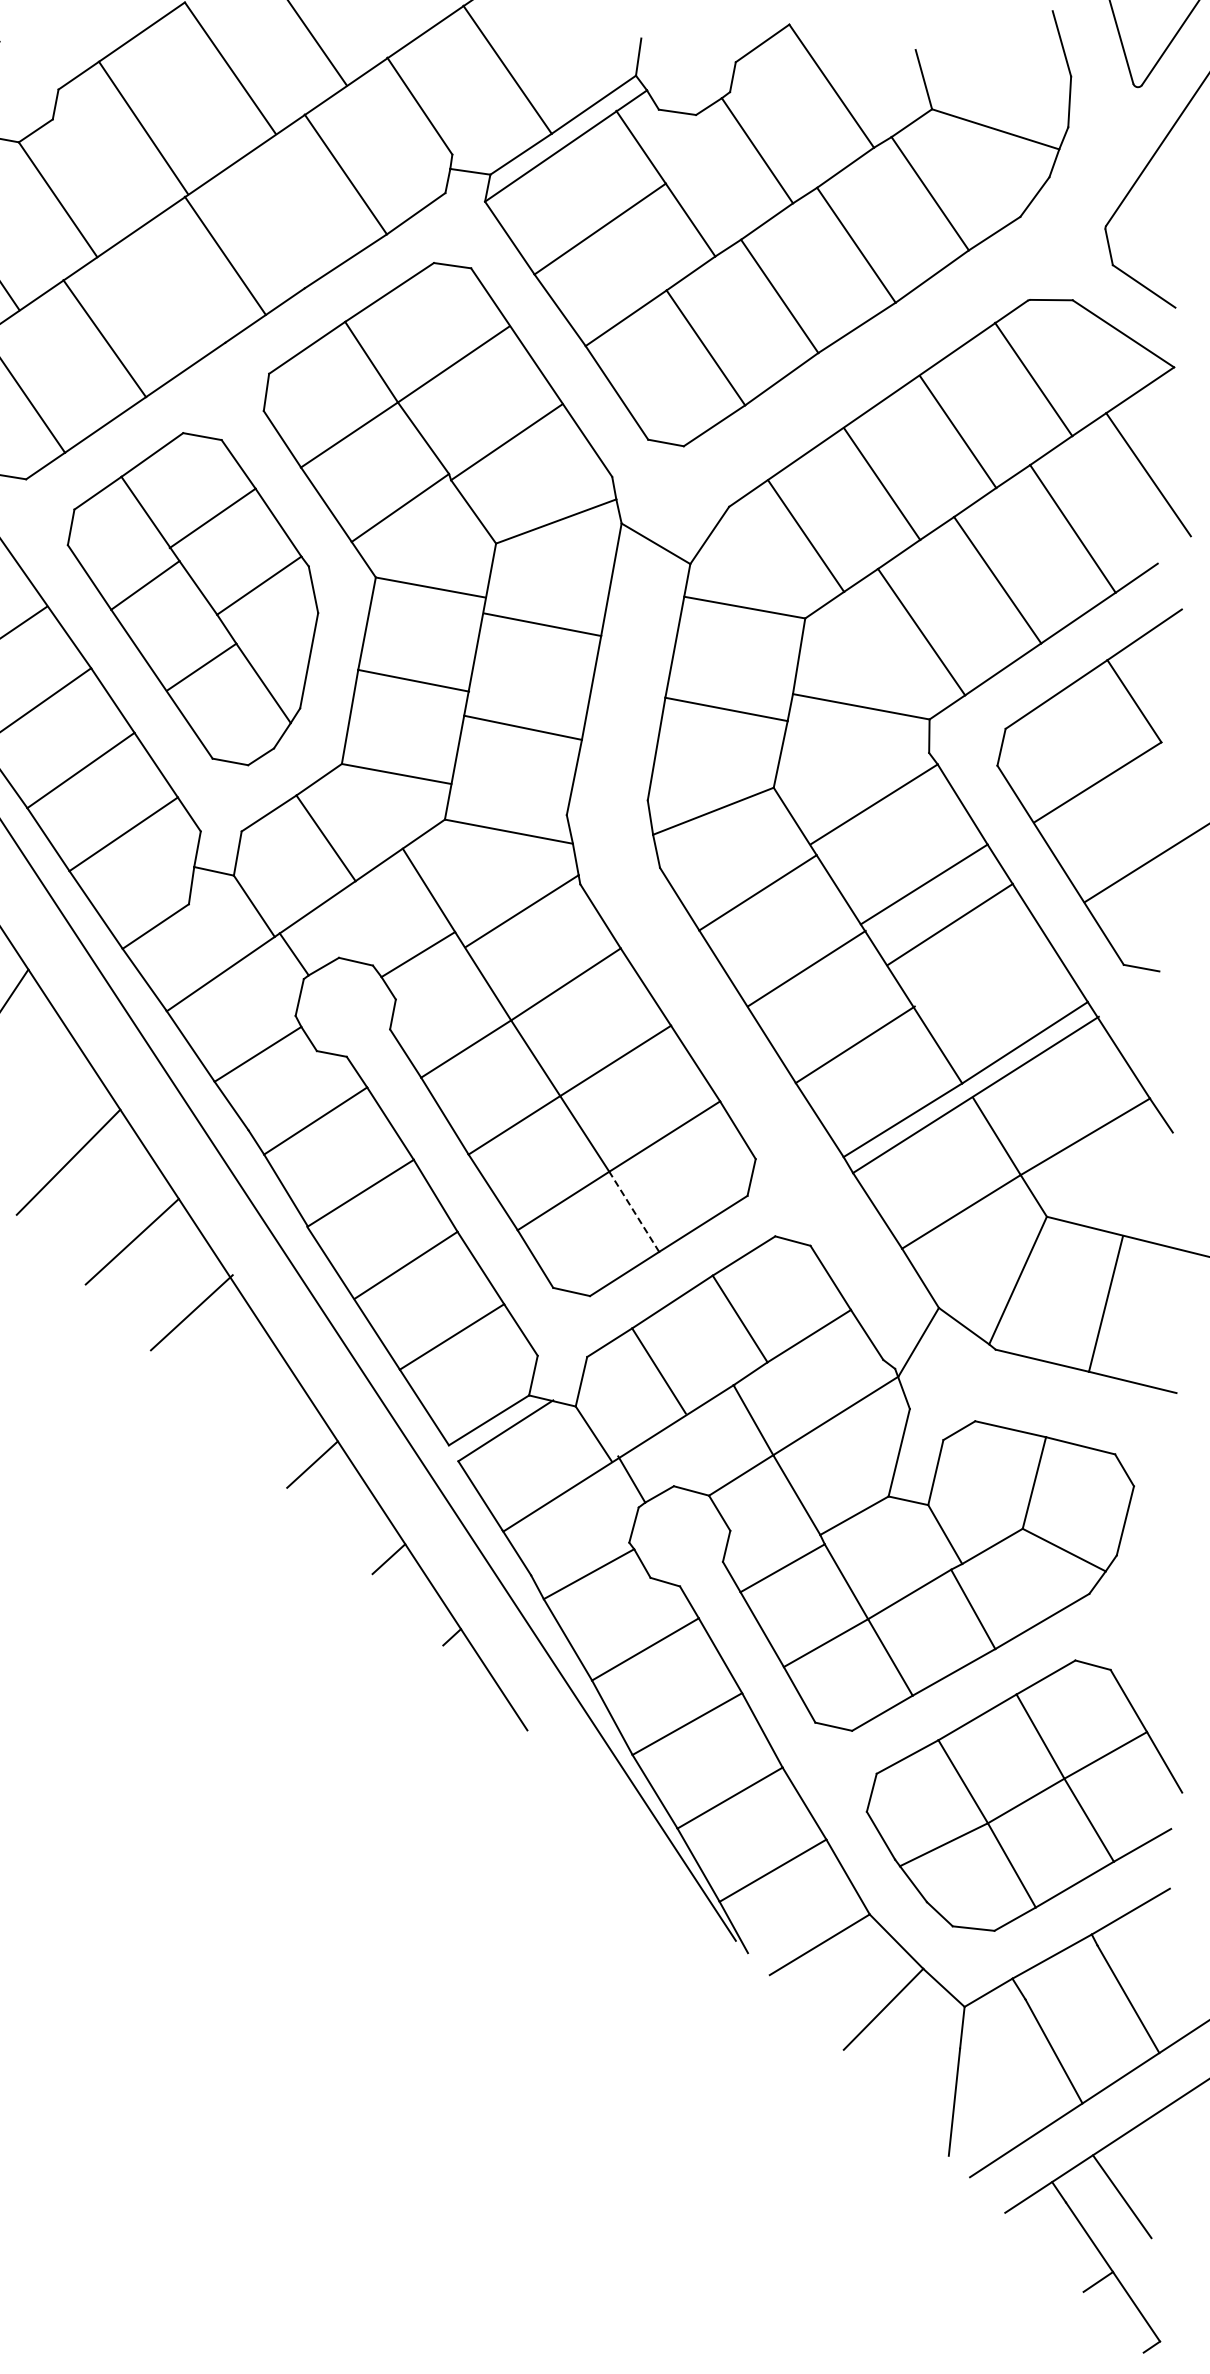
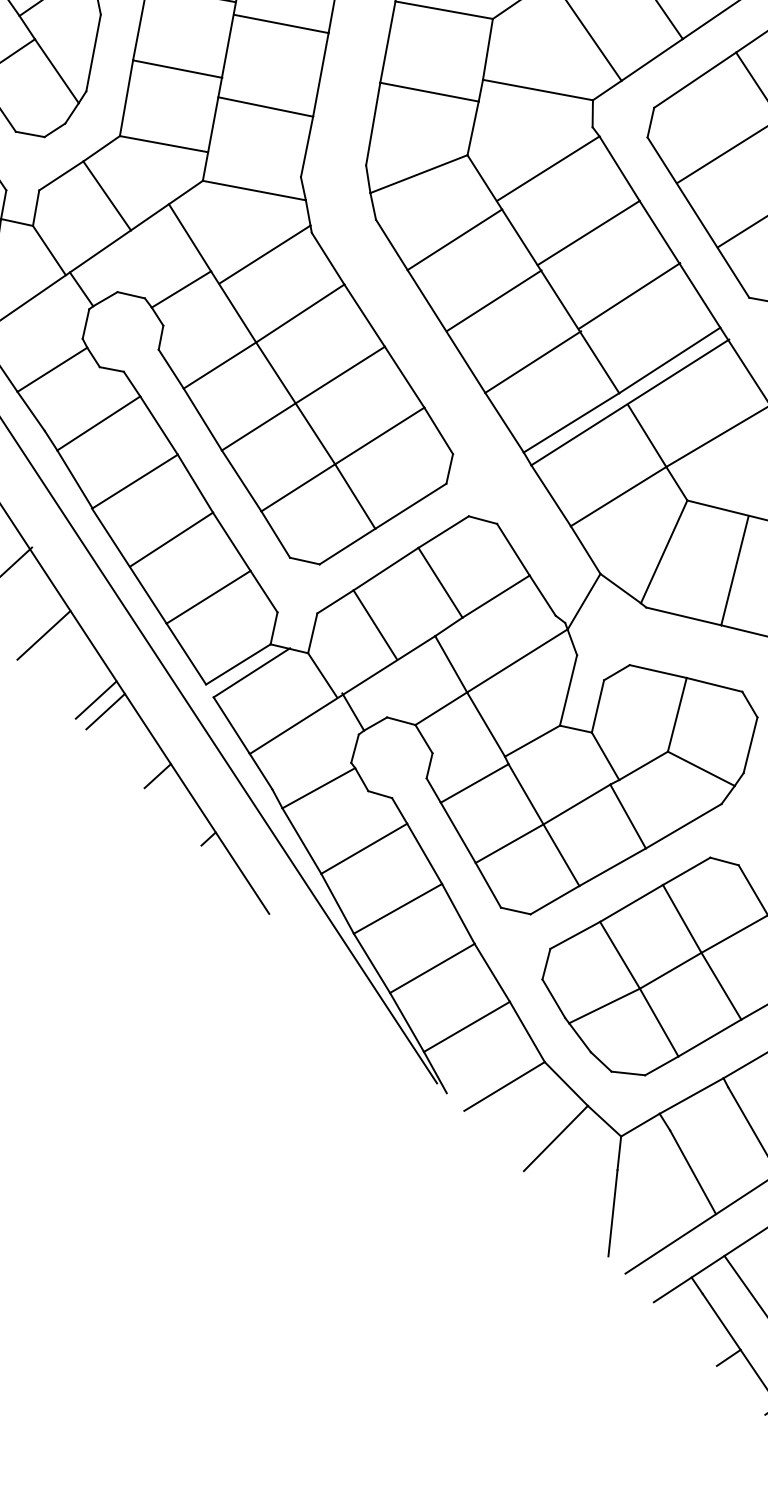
line: (949, 924) -> (629, 295), moved
line: (633, 1211) -> (354, 496), dashed -> solid
line: (247, 1383) -> (43, 634), added
line: (324, 1479) -> (105, 712), added

